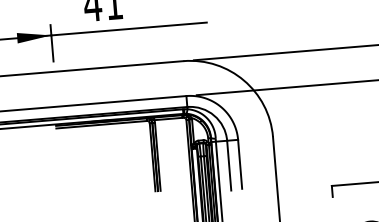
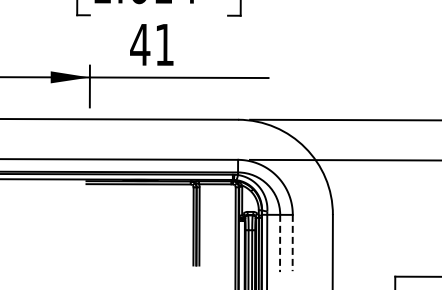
line: (239, 164) -> (292, 243), solid -> dashed
line: (229, 165) -> (280, 243), solid -> dashed

